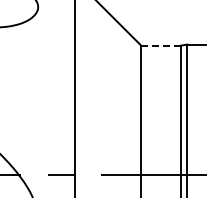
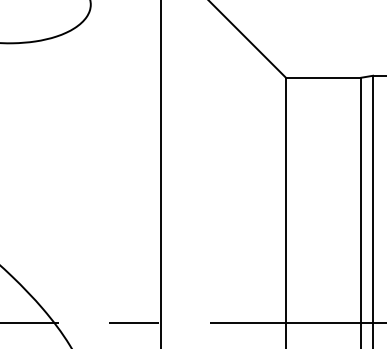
line: (161, 45) -> (324, 77), dashed -> solid

